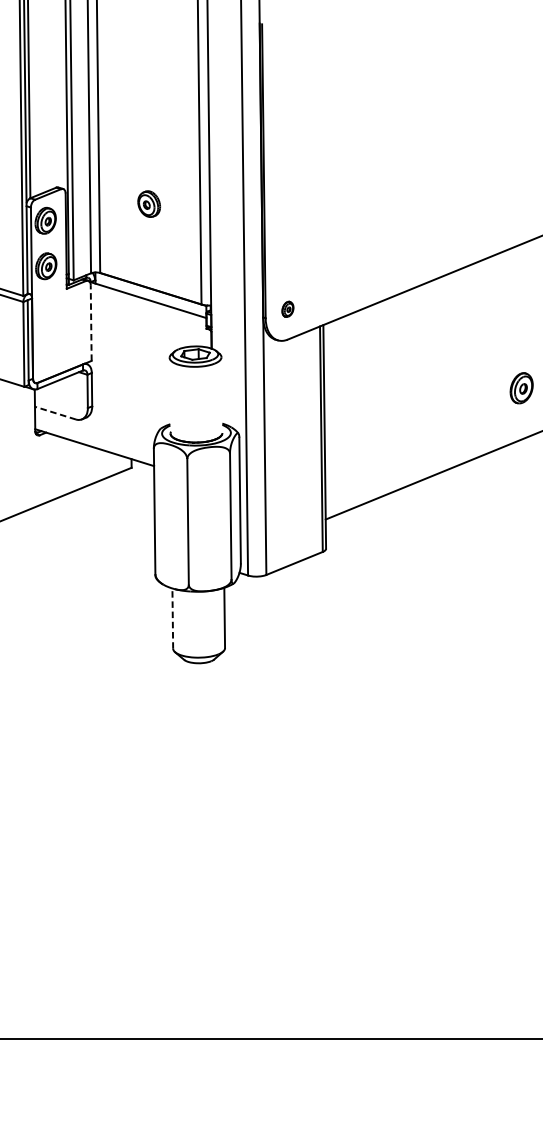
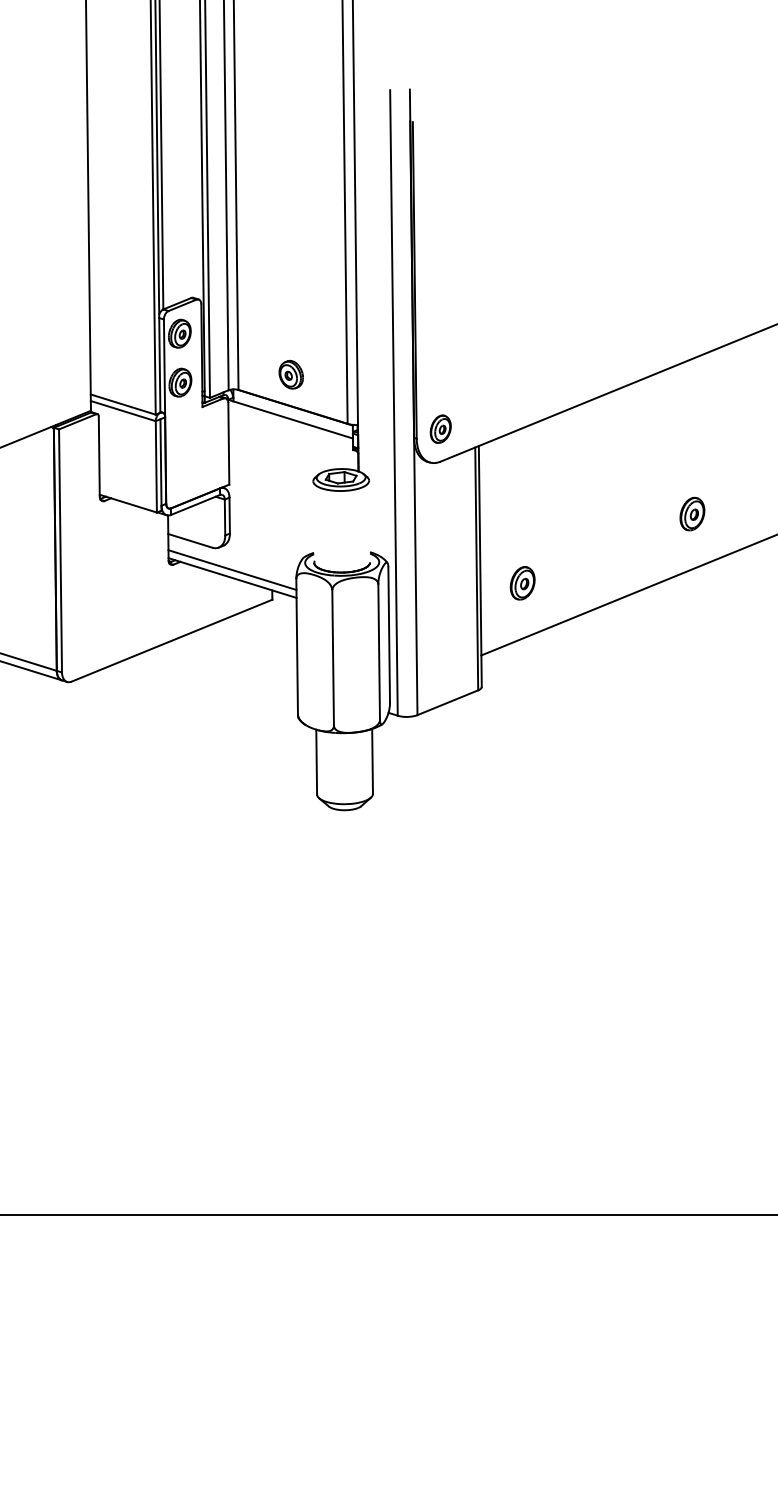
part: (148, 203) -> (290, 374), moved
part: (287, 308) -> (440, 428), size x1.67
line: (90, 322) -> (228, 443), dashed -> solid
line: (54, 412) -> (189, 540), dashed -> solid
line: (94, 439) -> (232, 569), added
part: (363, 452) -> (522, 583), added
line: (172, 618) -> (316, 761), dashed -> solid

